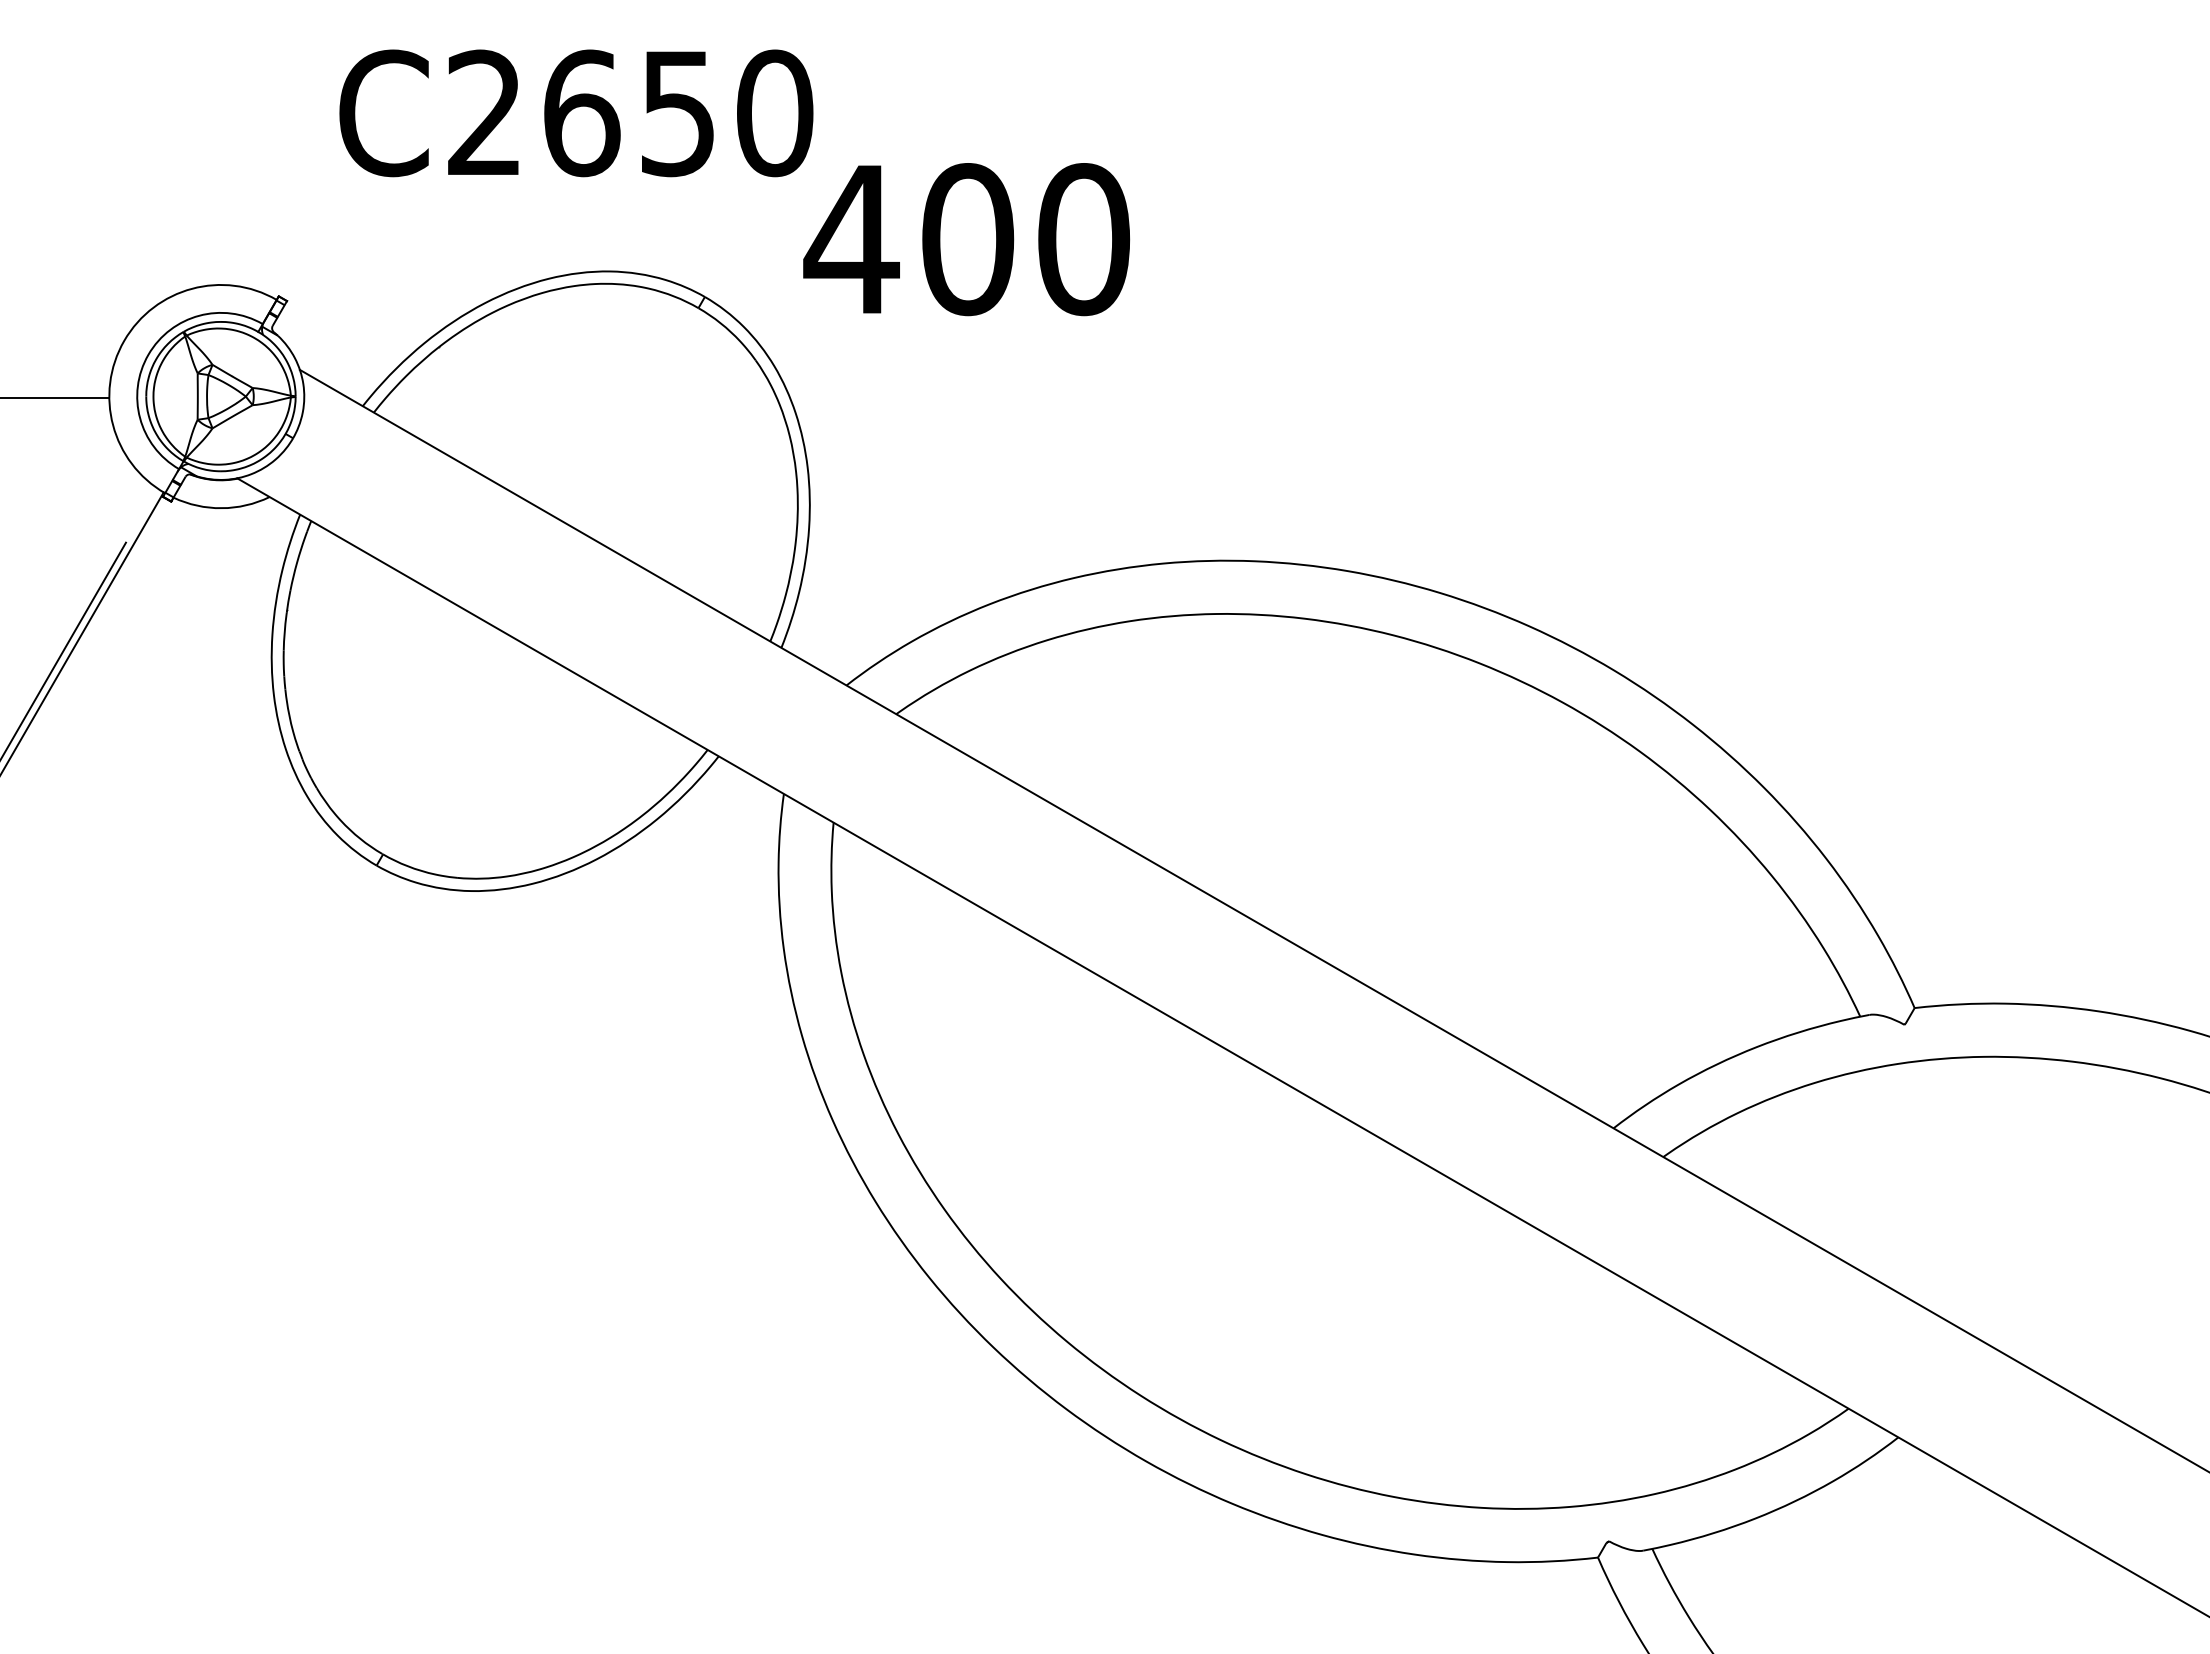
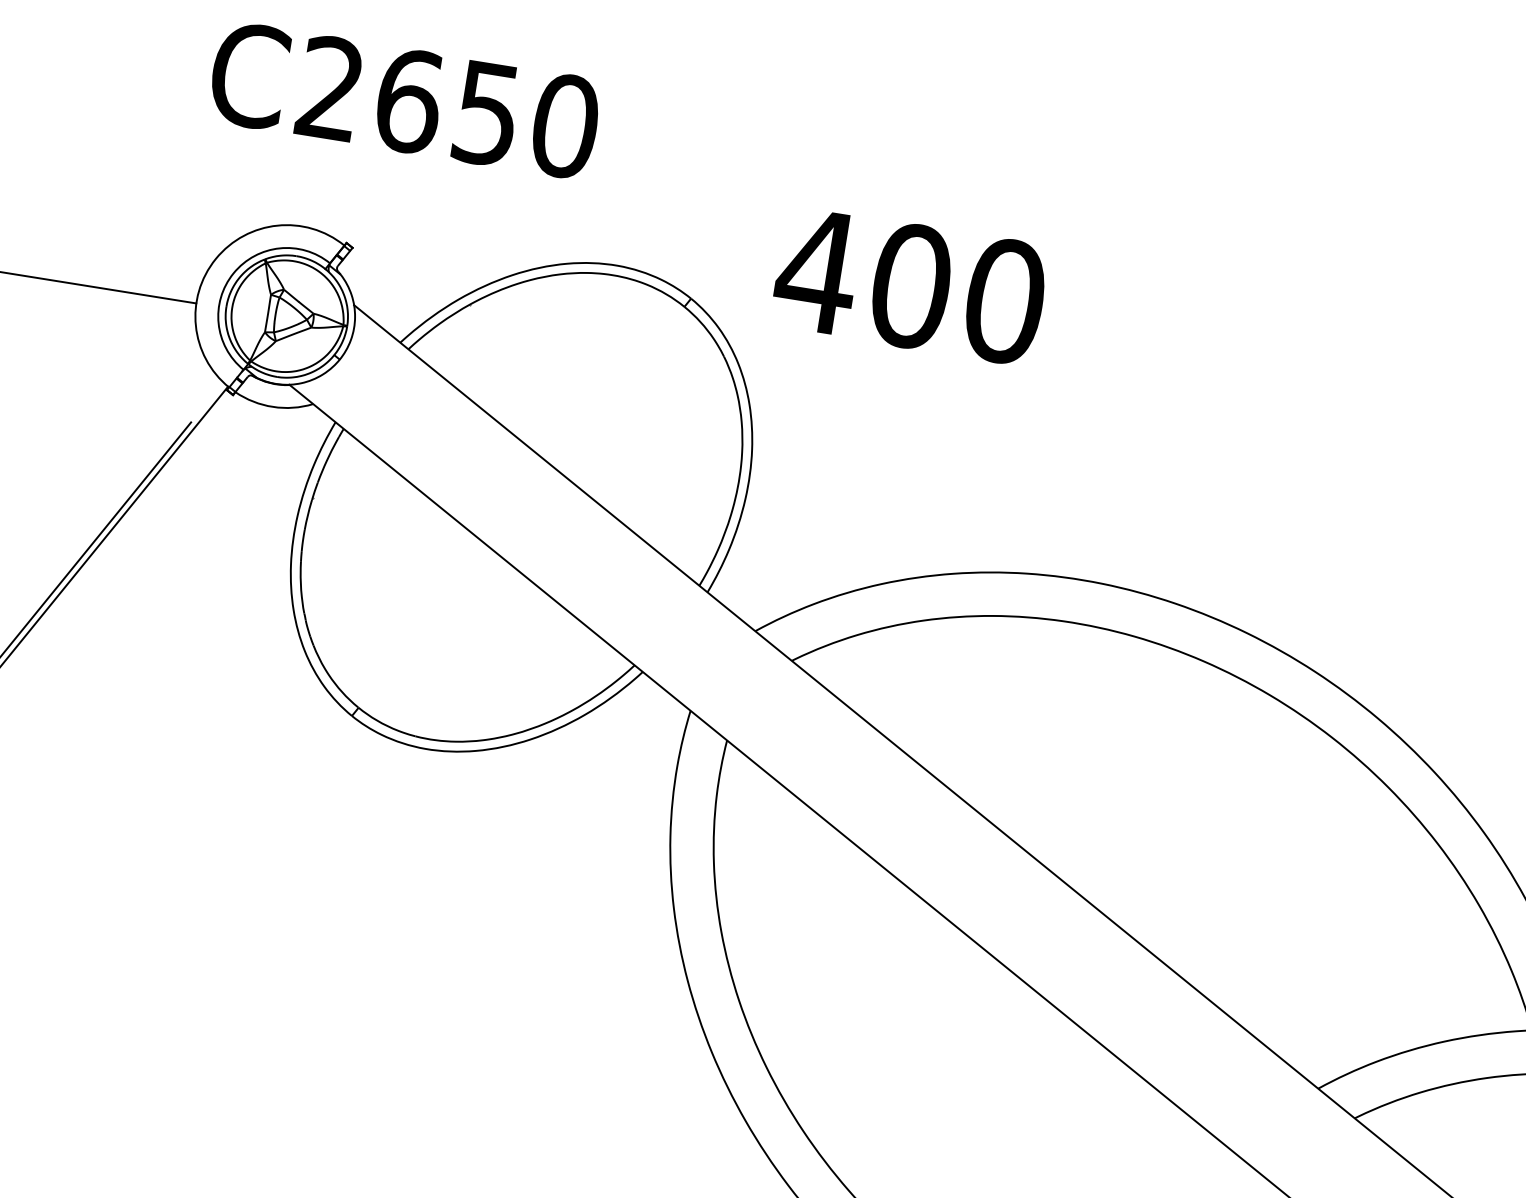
text: (576, 113) -> (404, 100), moved

